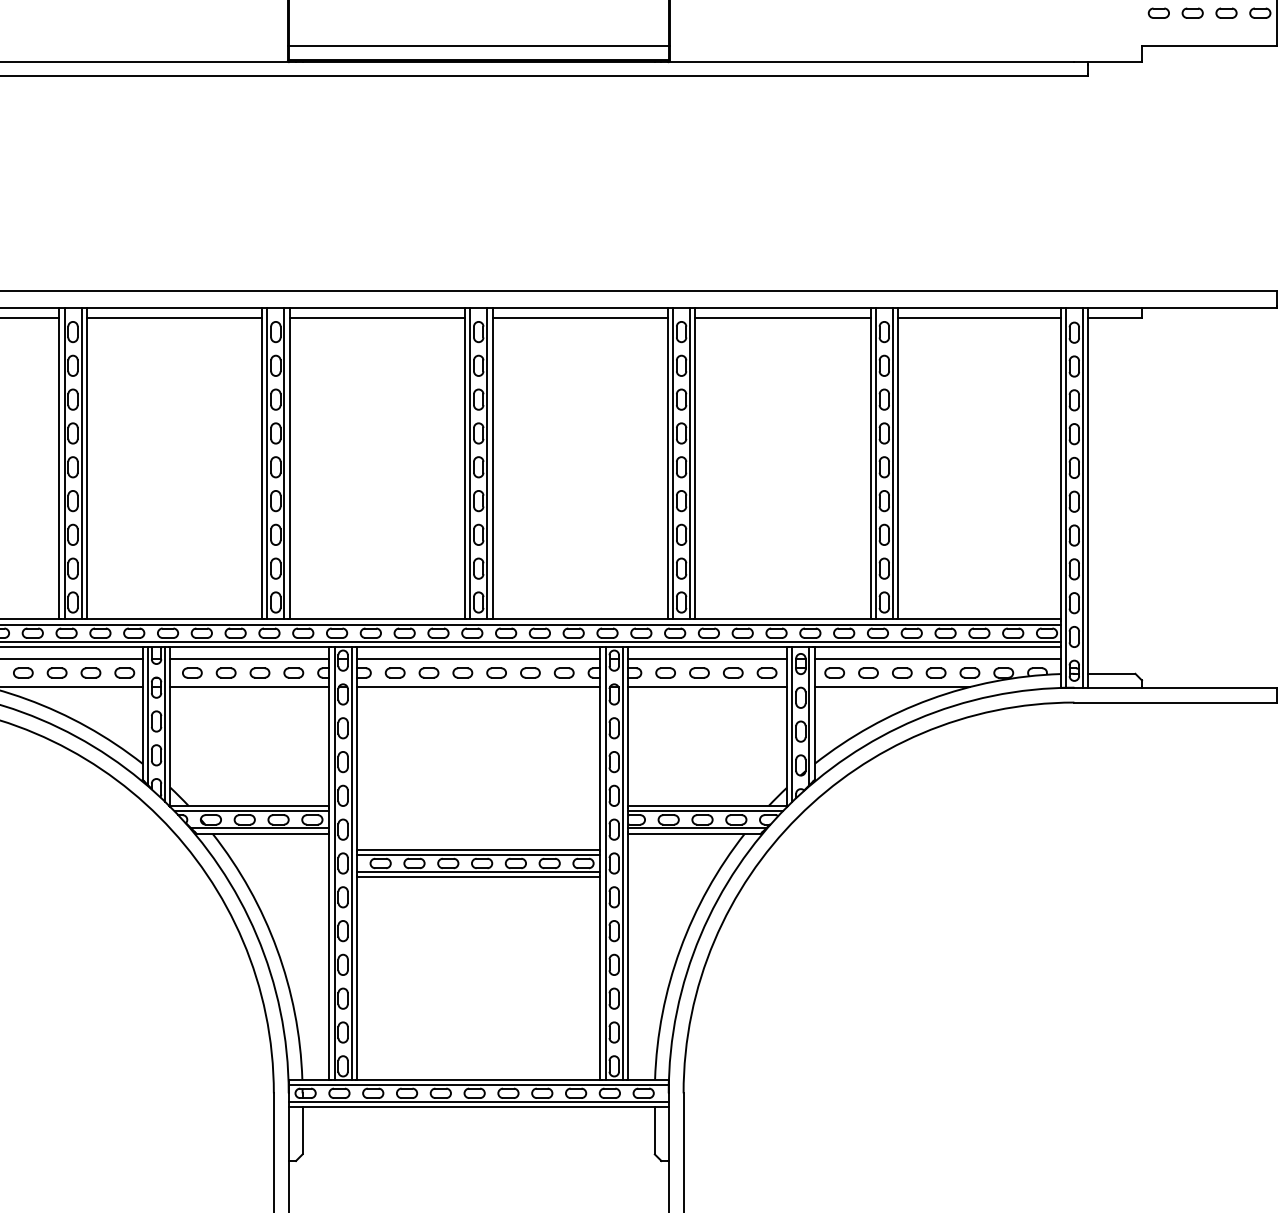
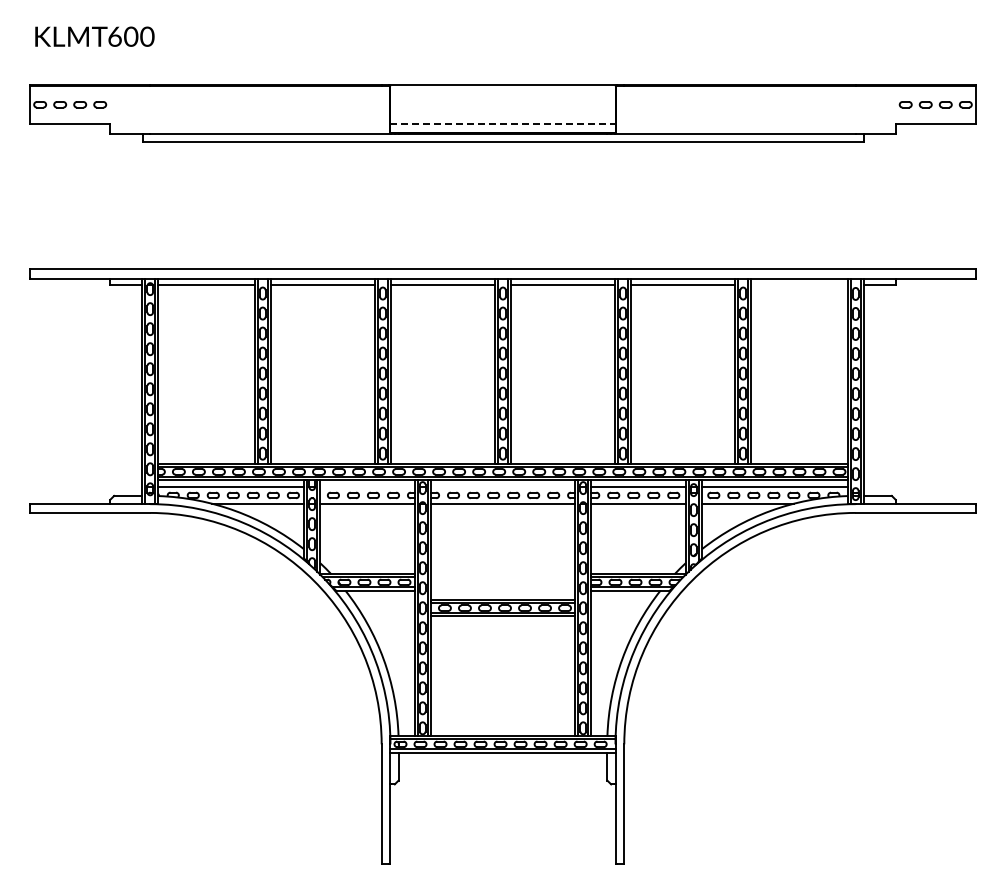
line: (477, 46) -> (502, 124), solid -> dashed
line: (979, 318) -> (799, 285), removed
line: (249, 659) -> (367, 487), removed
line: (477, 659) -> (502, 487), removed

